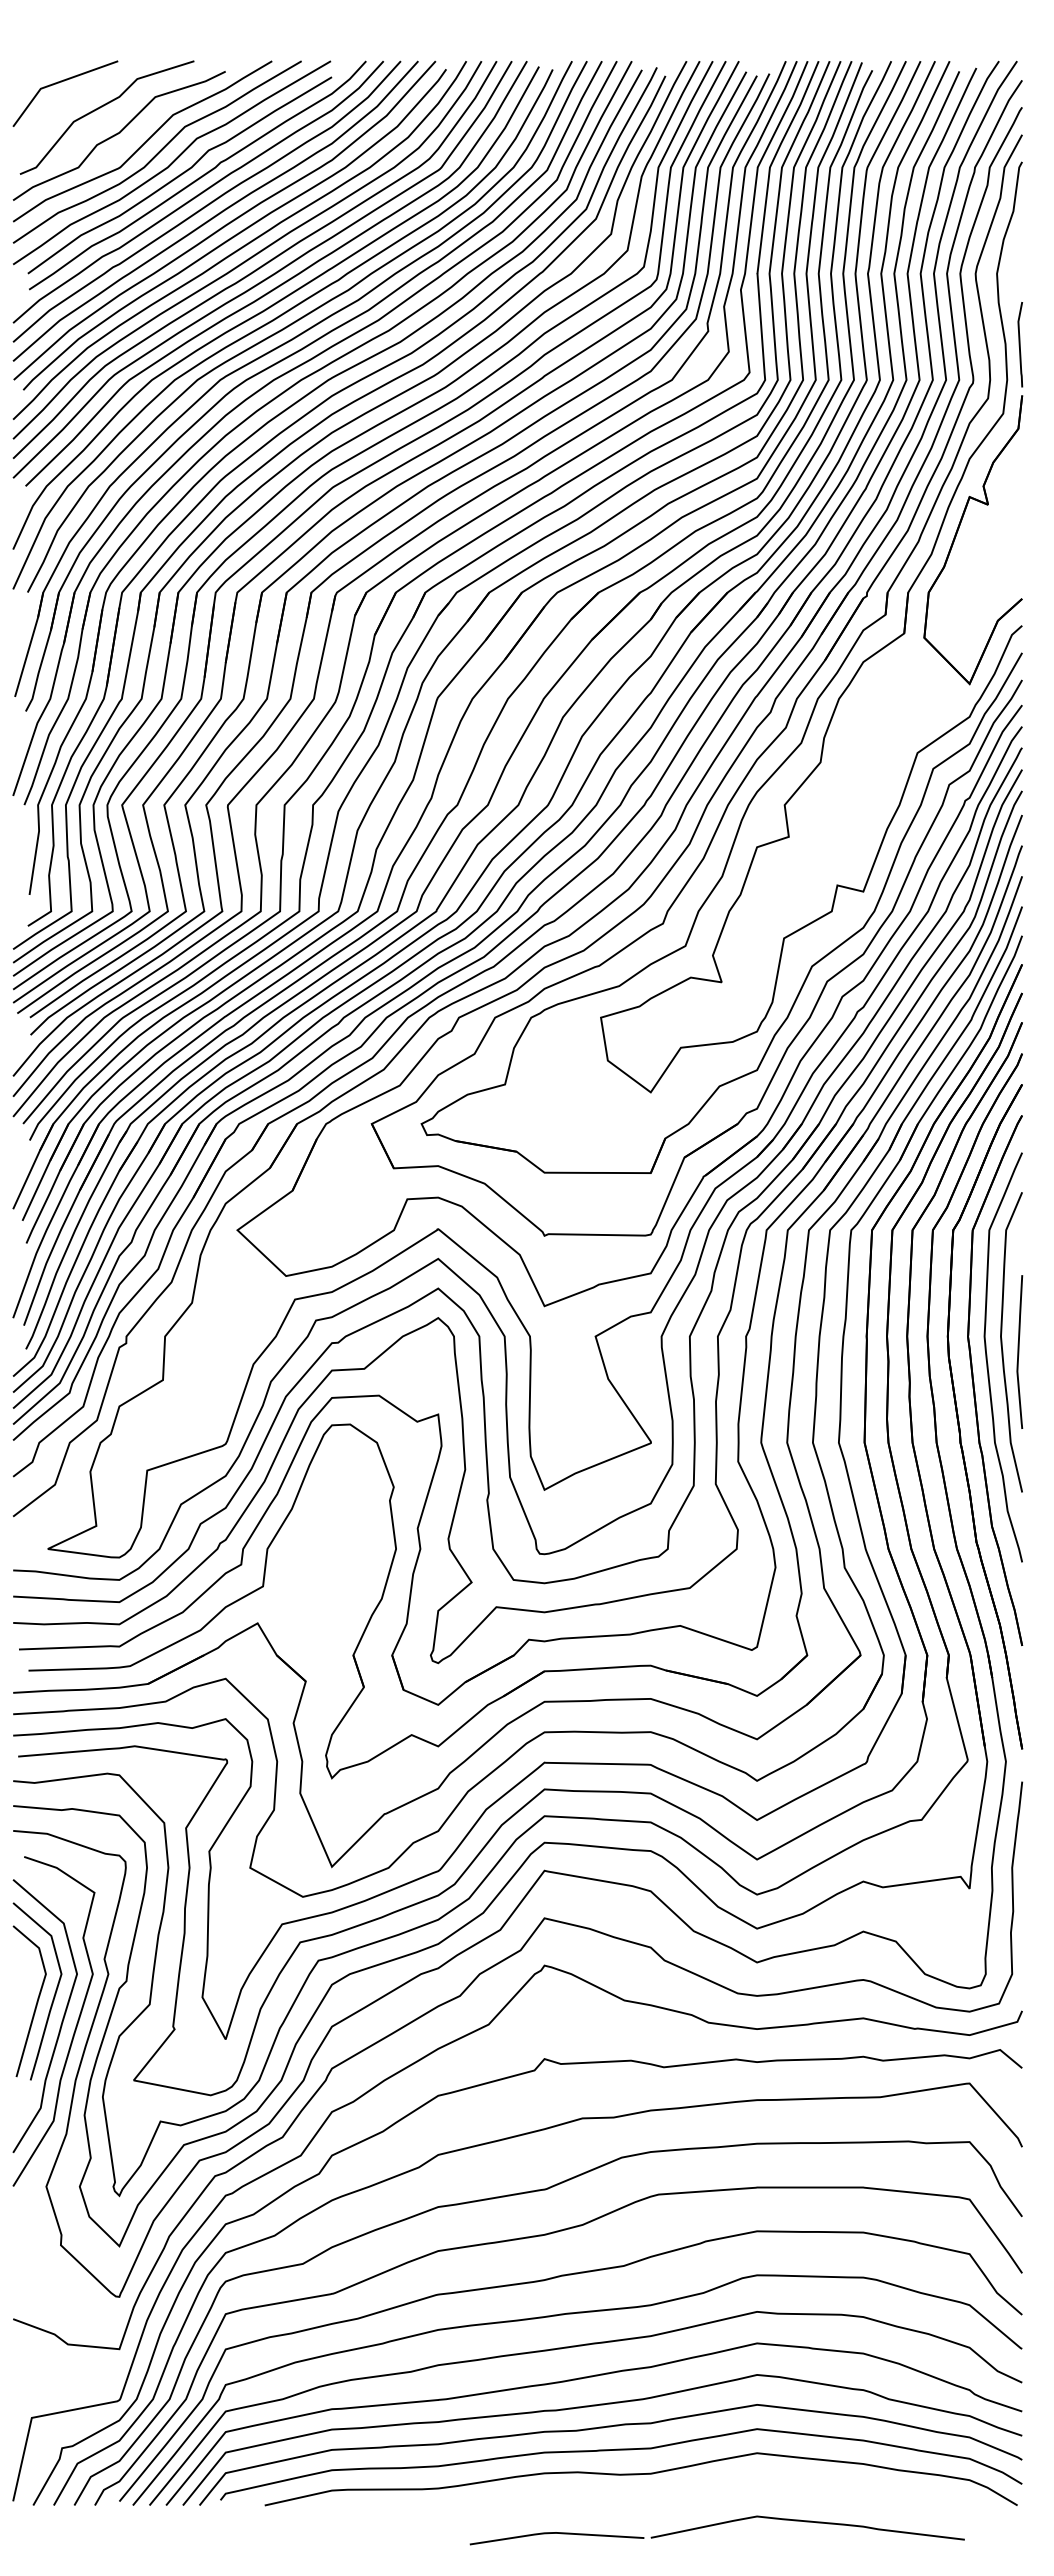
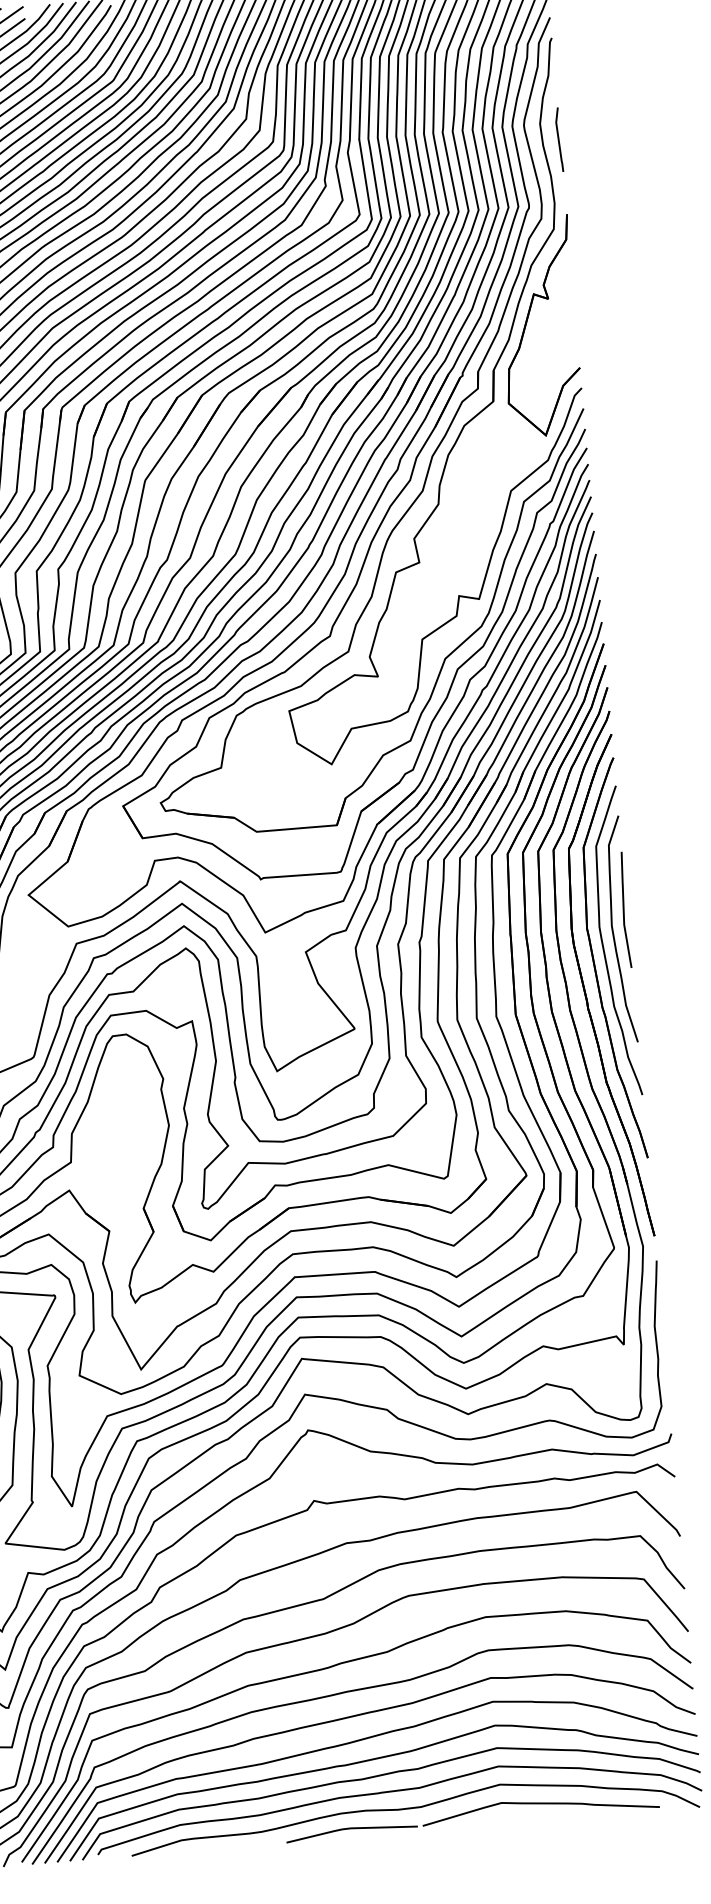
line: (1020, 344) -> (559, 139), moved
curve: (1019, 1351) -> (624, 909), moved
part: (716, 2530) -> (471, 1816), moved

